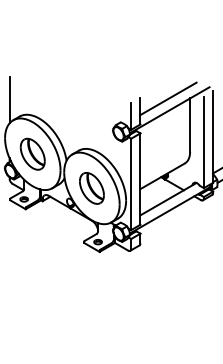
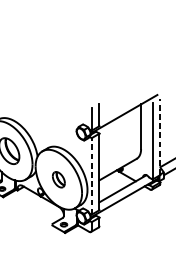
line: (168, 98) -> (122, 104), removed
line: (213, 137) -> (160, 137), solid -> dashed
line: (131, 184) -> (91, 176), solid -> dashed
part: (91, 188) -> (58, 179), size x0.6

